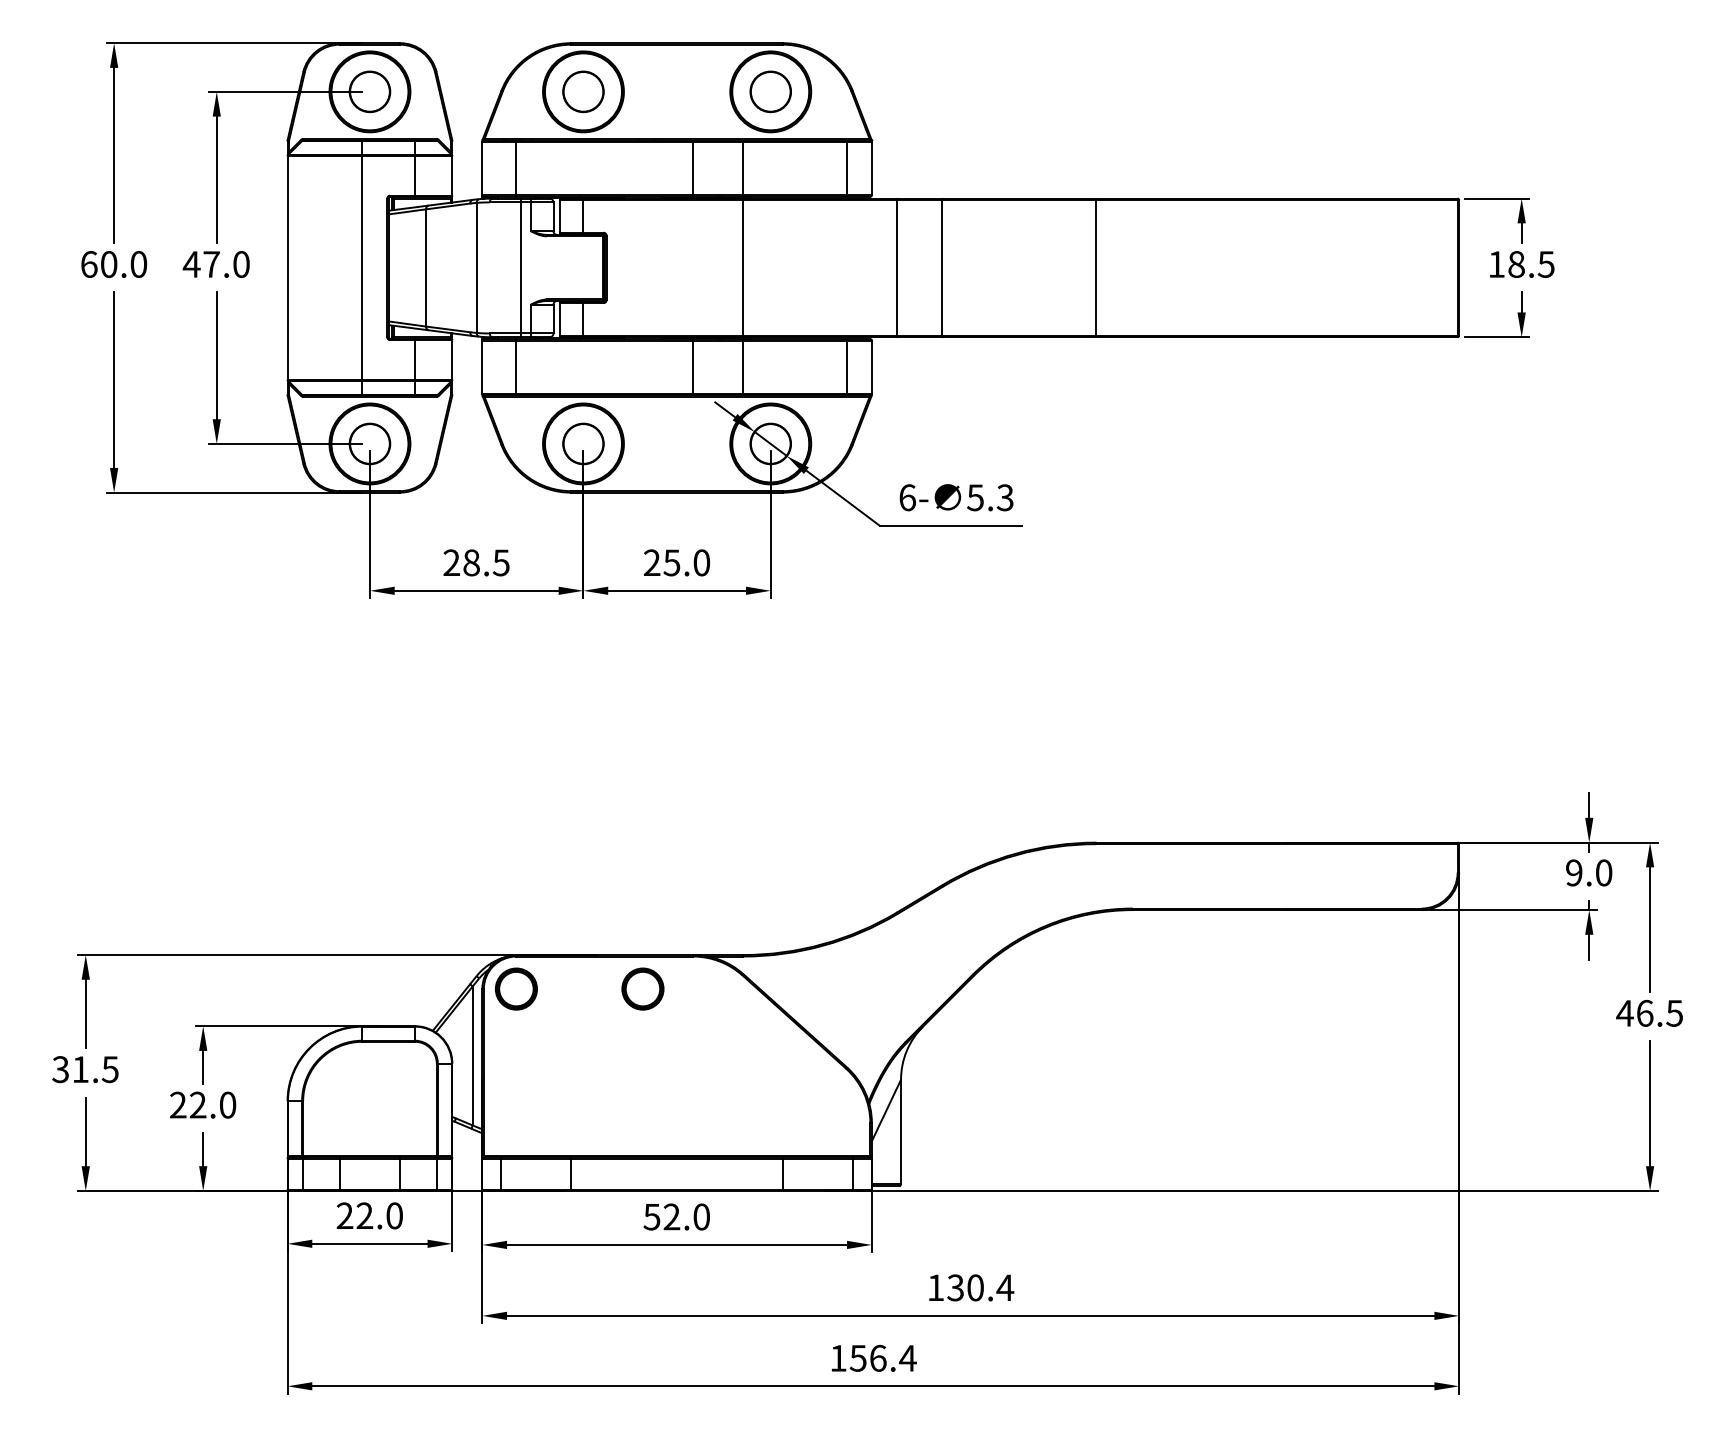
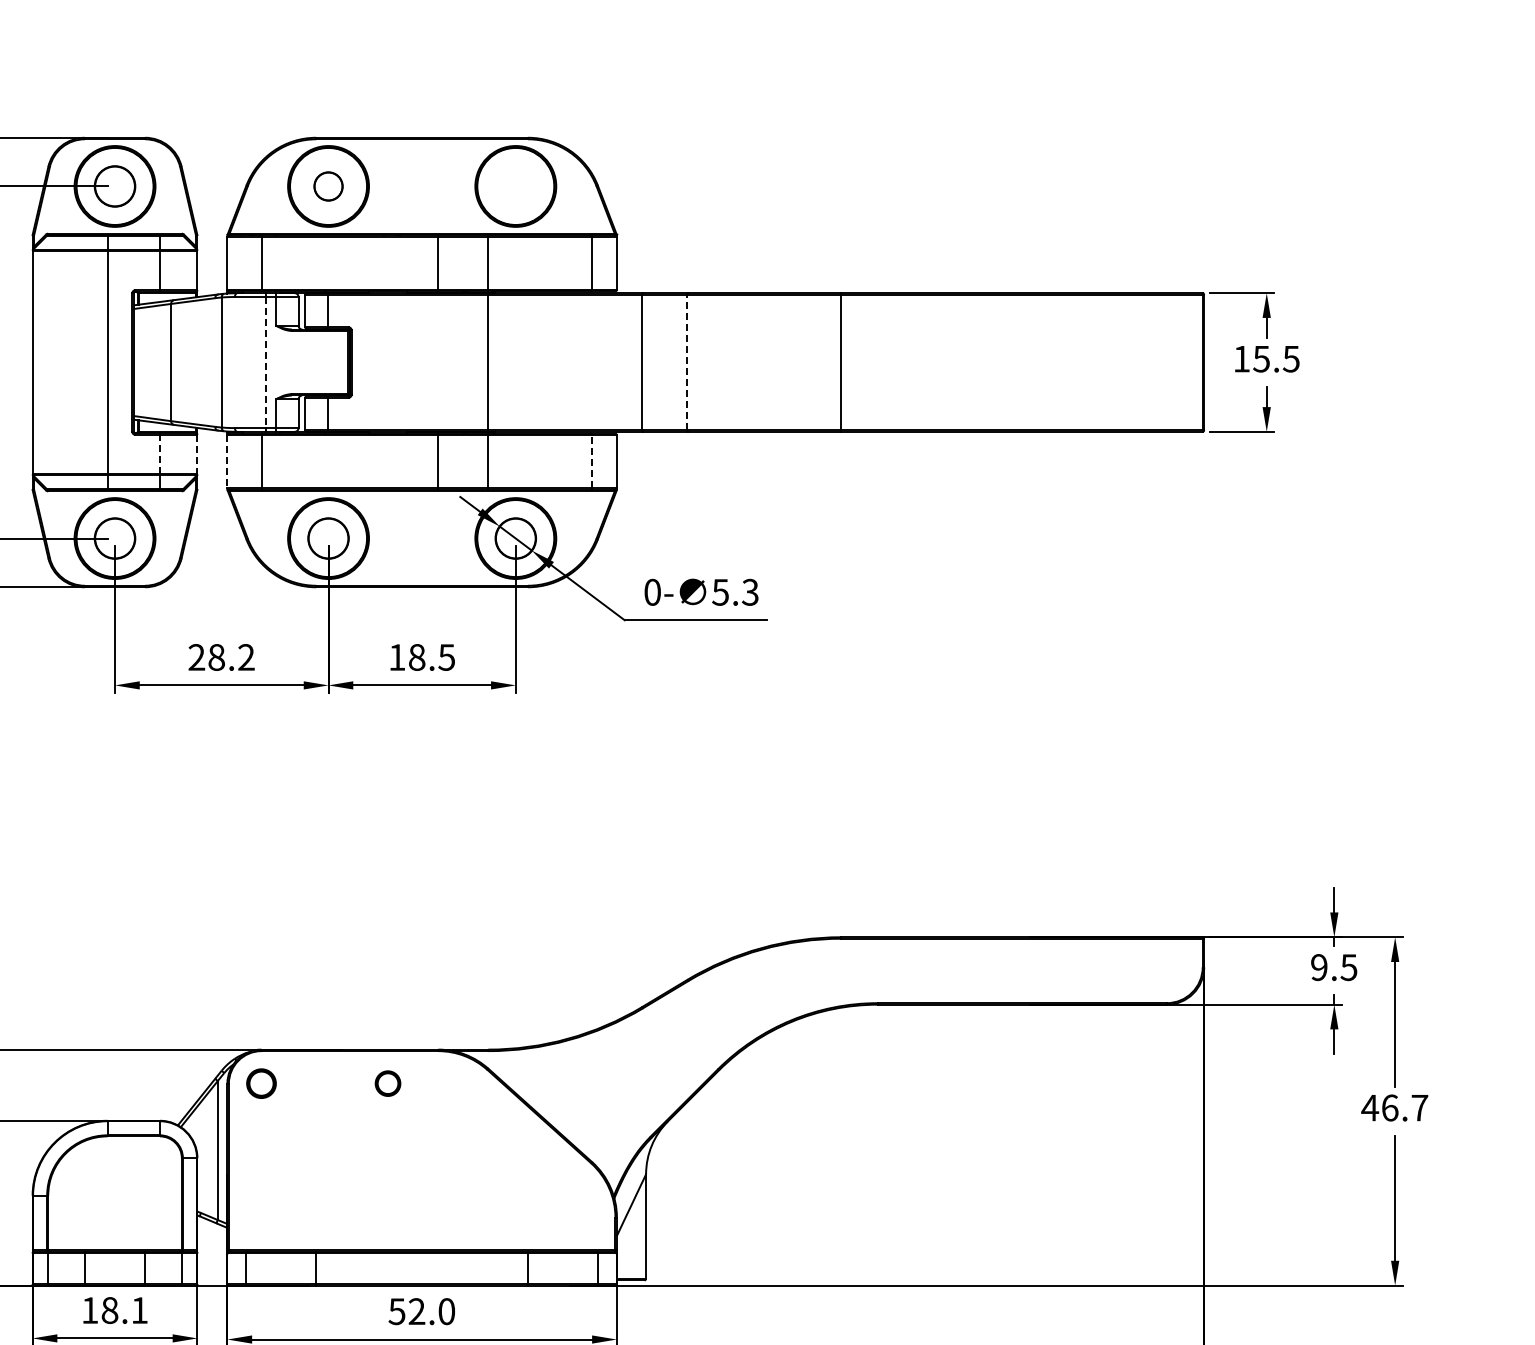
part: (583, 91) -> (328, 186), size x0.7
part: (770, 91) -> (515, 186), removed
text: (1516, 264) -> (1261, 359), 18.5 -> 15.5
line: (520, 267) -> (265, 362), solid -> dashed
line: (942, 267) -> (687, 362), solid -> dashed
line: (414, 359) -> (159, 454), solid -> dashed
line: (452, 359) -> (197, 454), solid -> dashed
line: (482, 367) -> (227, 462), solid -> dashed
line: (847, 367) -> (592, 462), solid -> dashed
text: (907, 497) -> (652, 592), 6- -> 0-
text: (500, 562) -> (245, 657), 28.5 -> 28.2
text: (677, 562) -> (422, 657), 25.0 -> 18.5
text: (1603, 872) -> (1348, 967), 9.0 -> 9.5
part: (516, 988) -> (261, 1083), size x0.7
part: (642, 988) -> (387, 1083), size x0.6
text: (1674, 1013) -> (1419, 1108), 46.5 -> 46.7
text: (369, 1215) -> (114, 1310), 22.0 -> 18.1

